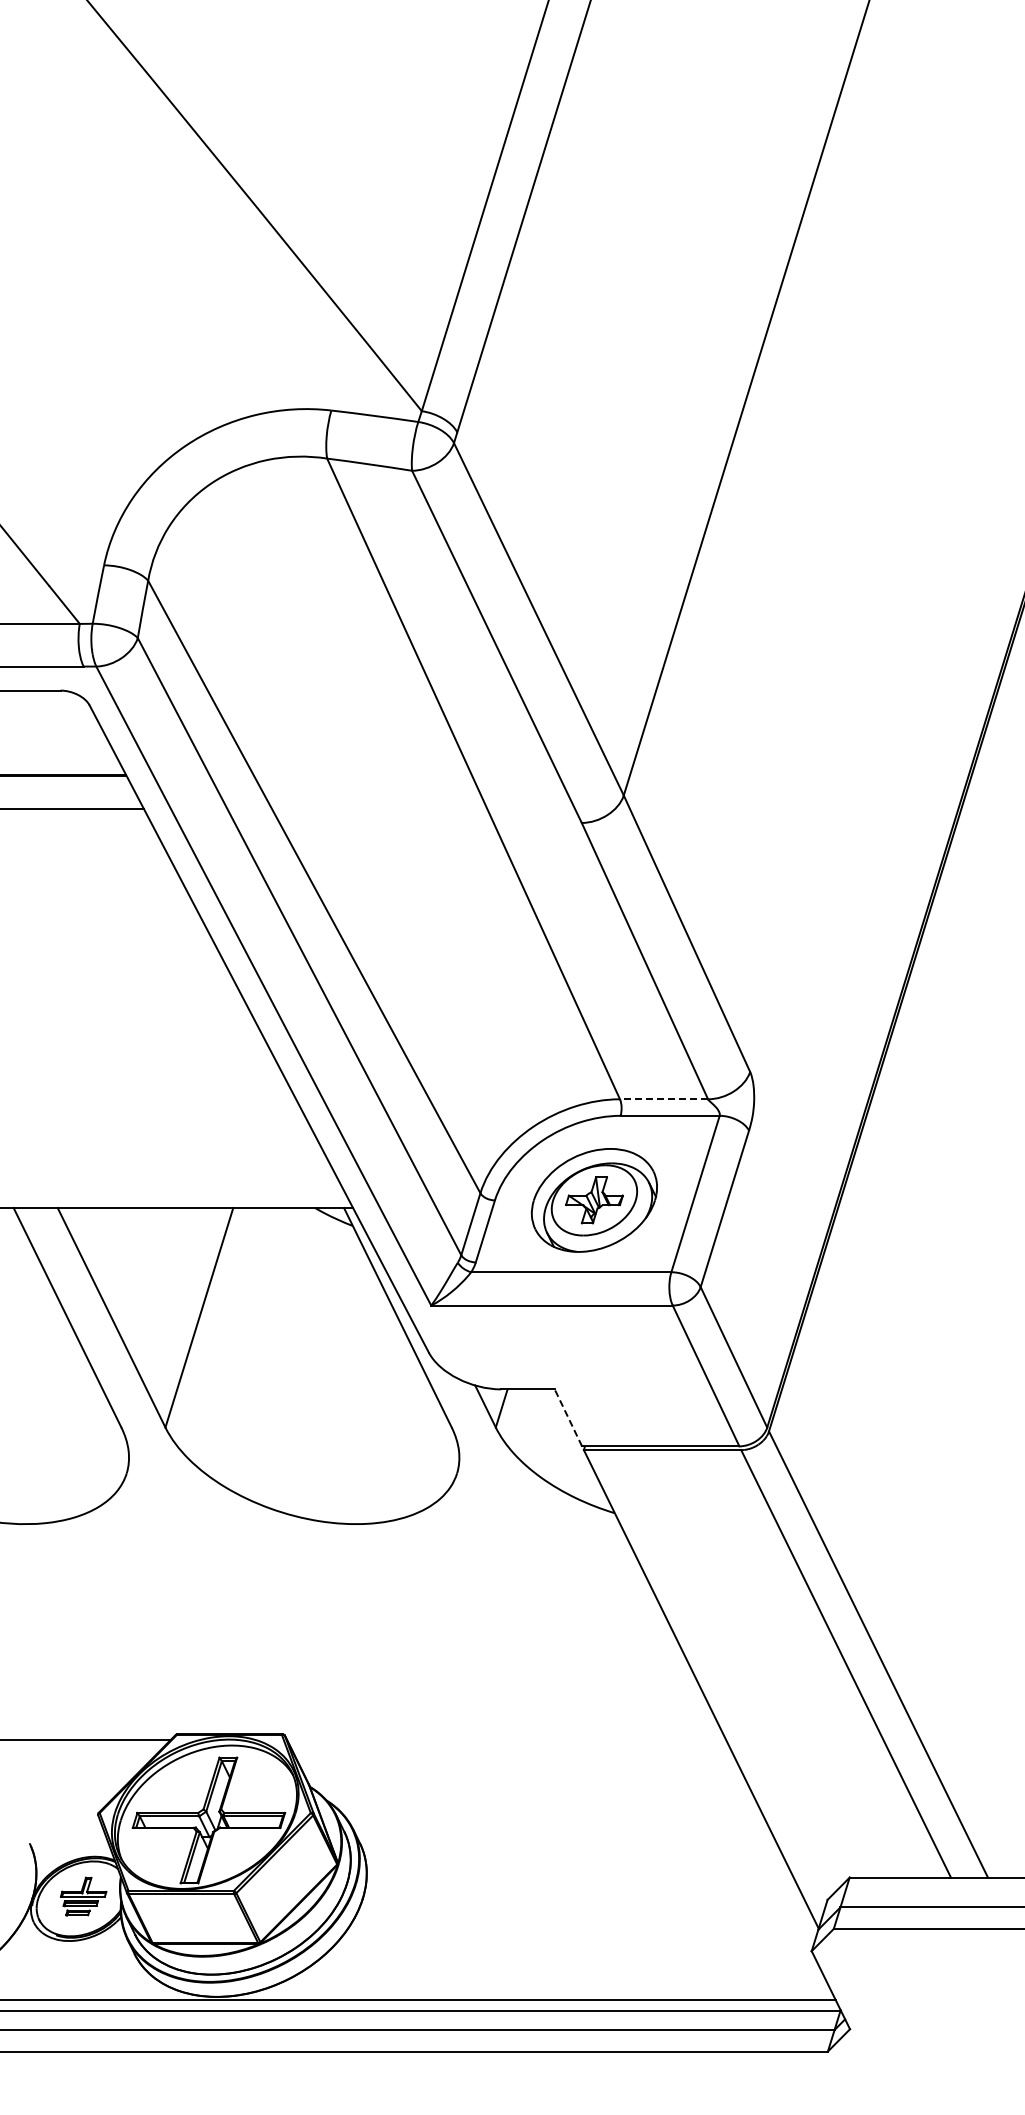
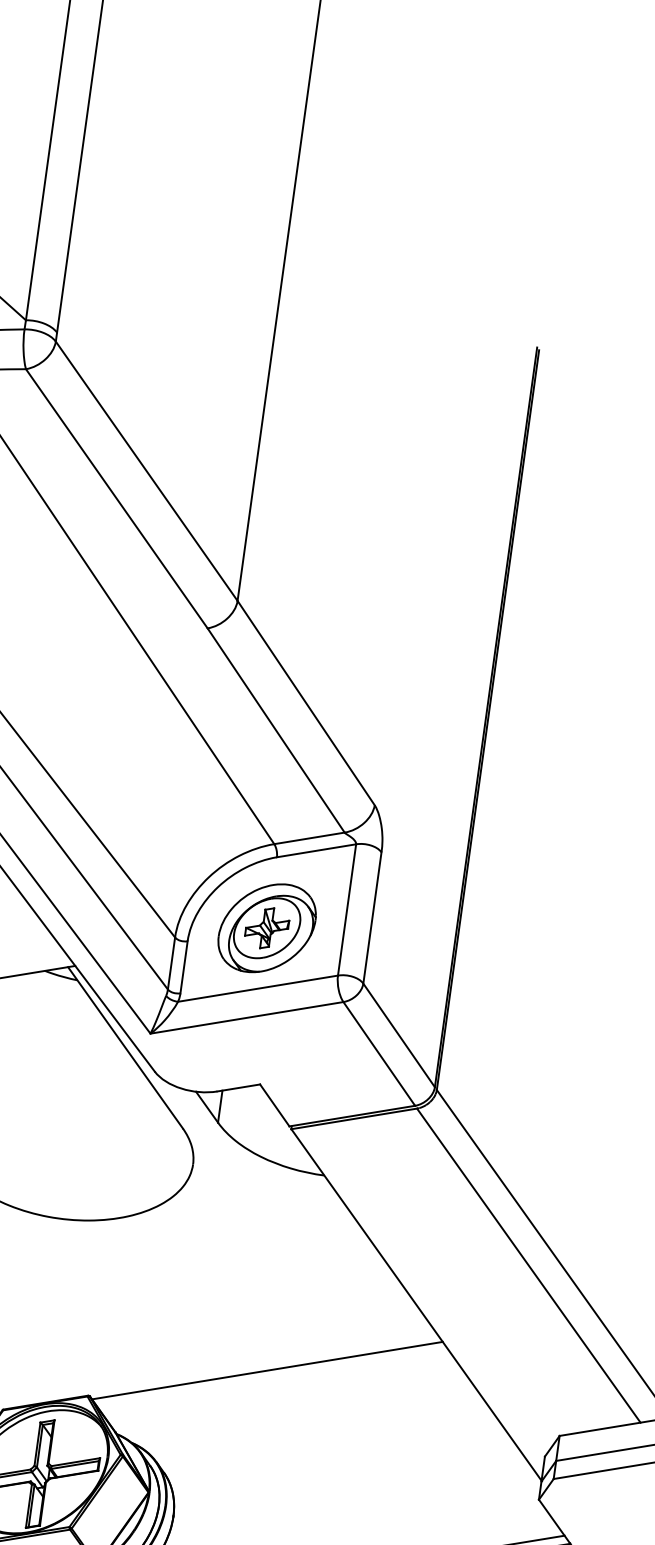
line: (663, 1099) -> (309, 838), dashed -> solid
line: (568, 1417) -> (274, 1105), dashed -> solid
line: (505, 1739) -> (266, 1370), added

